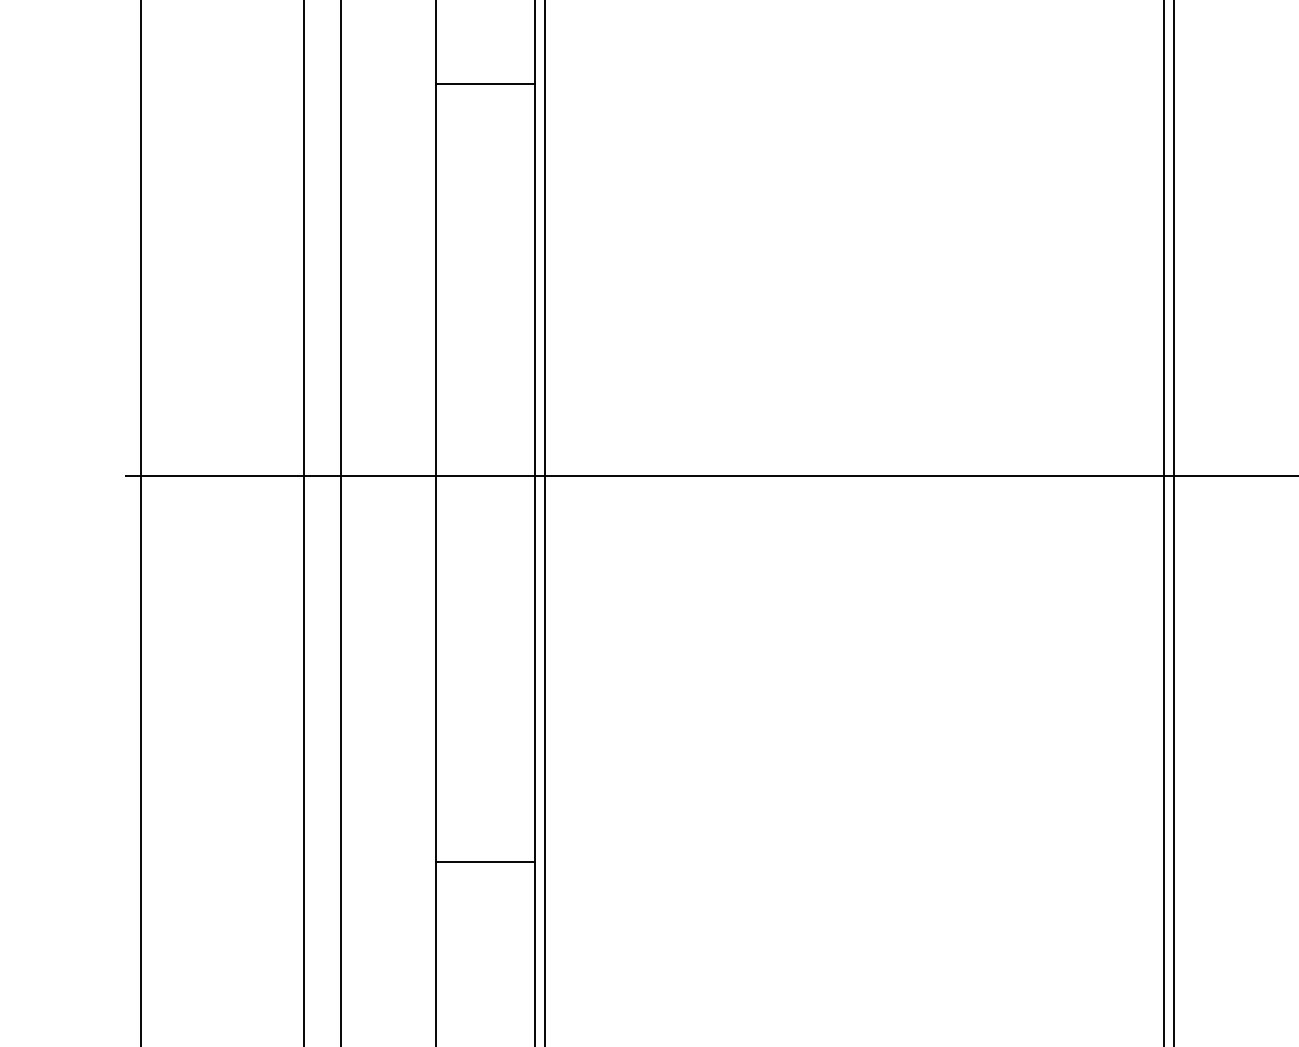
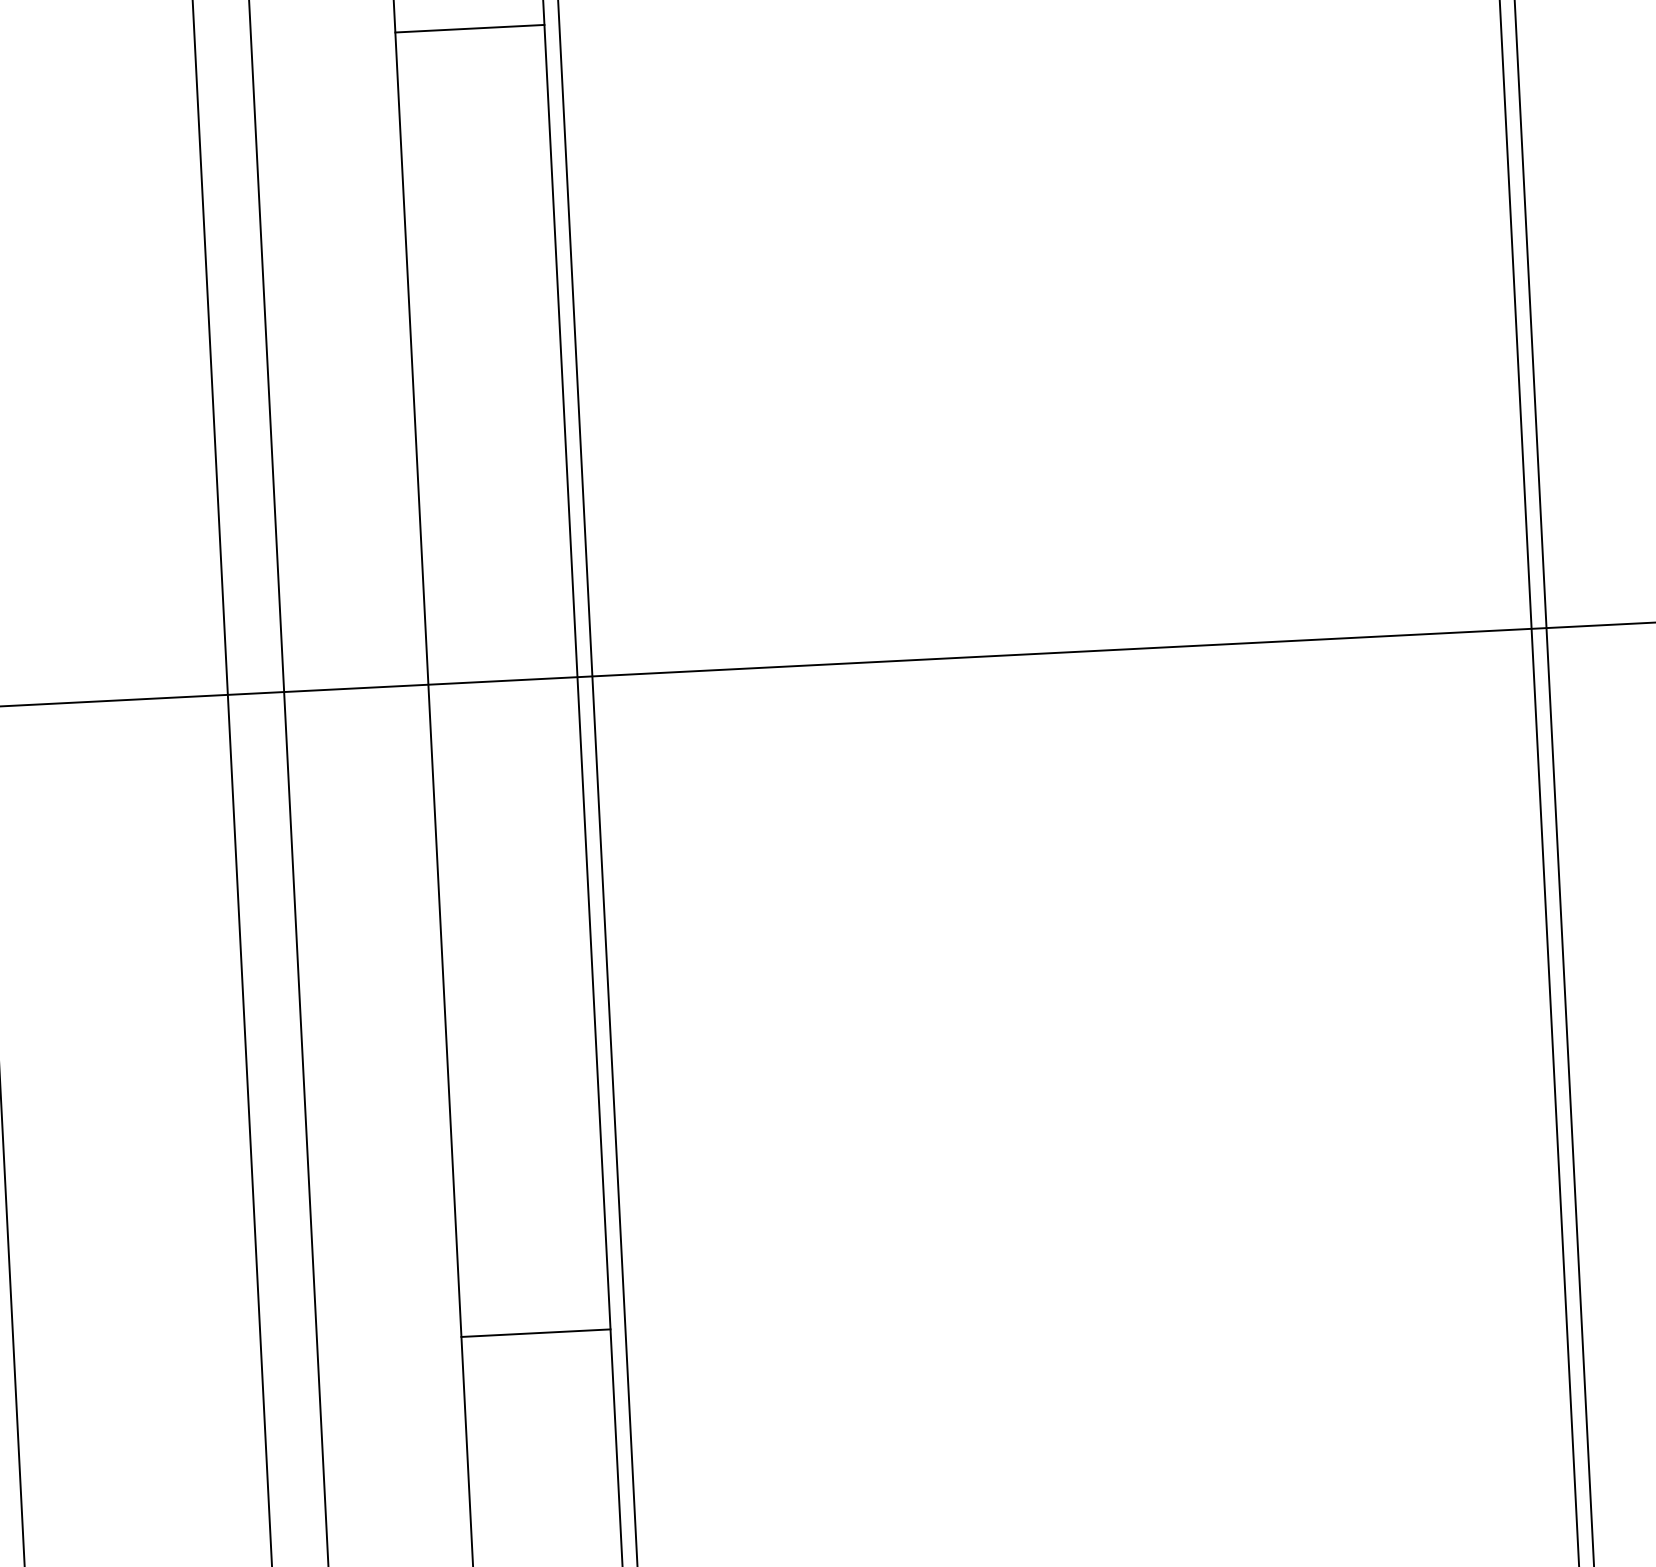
line: (485, 84) -> (469, 28), moved
line: (485, 862) -> (535, 1333), moved

